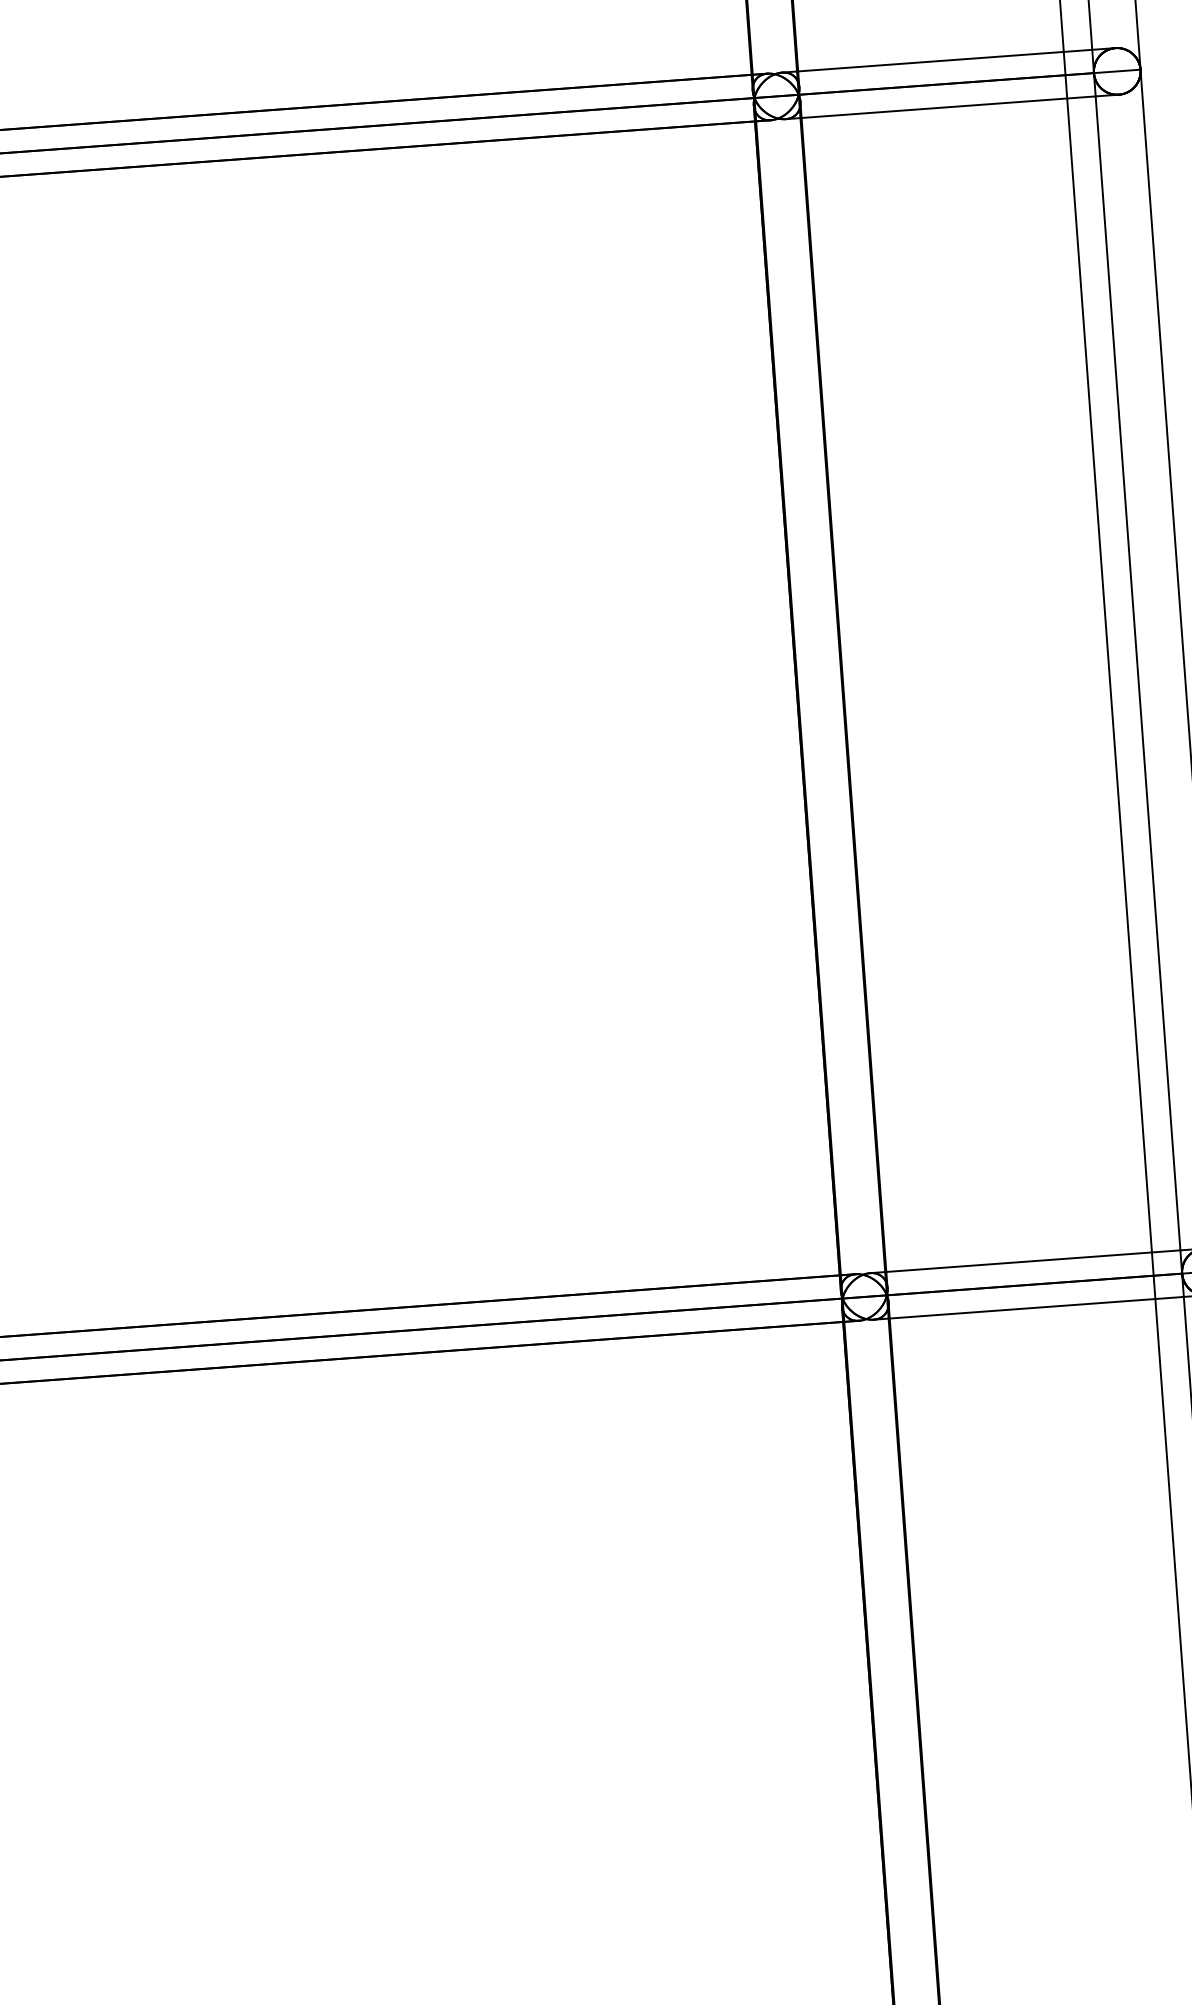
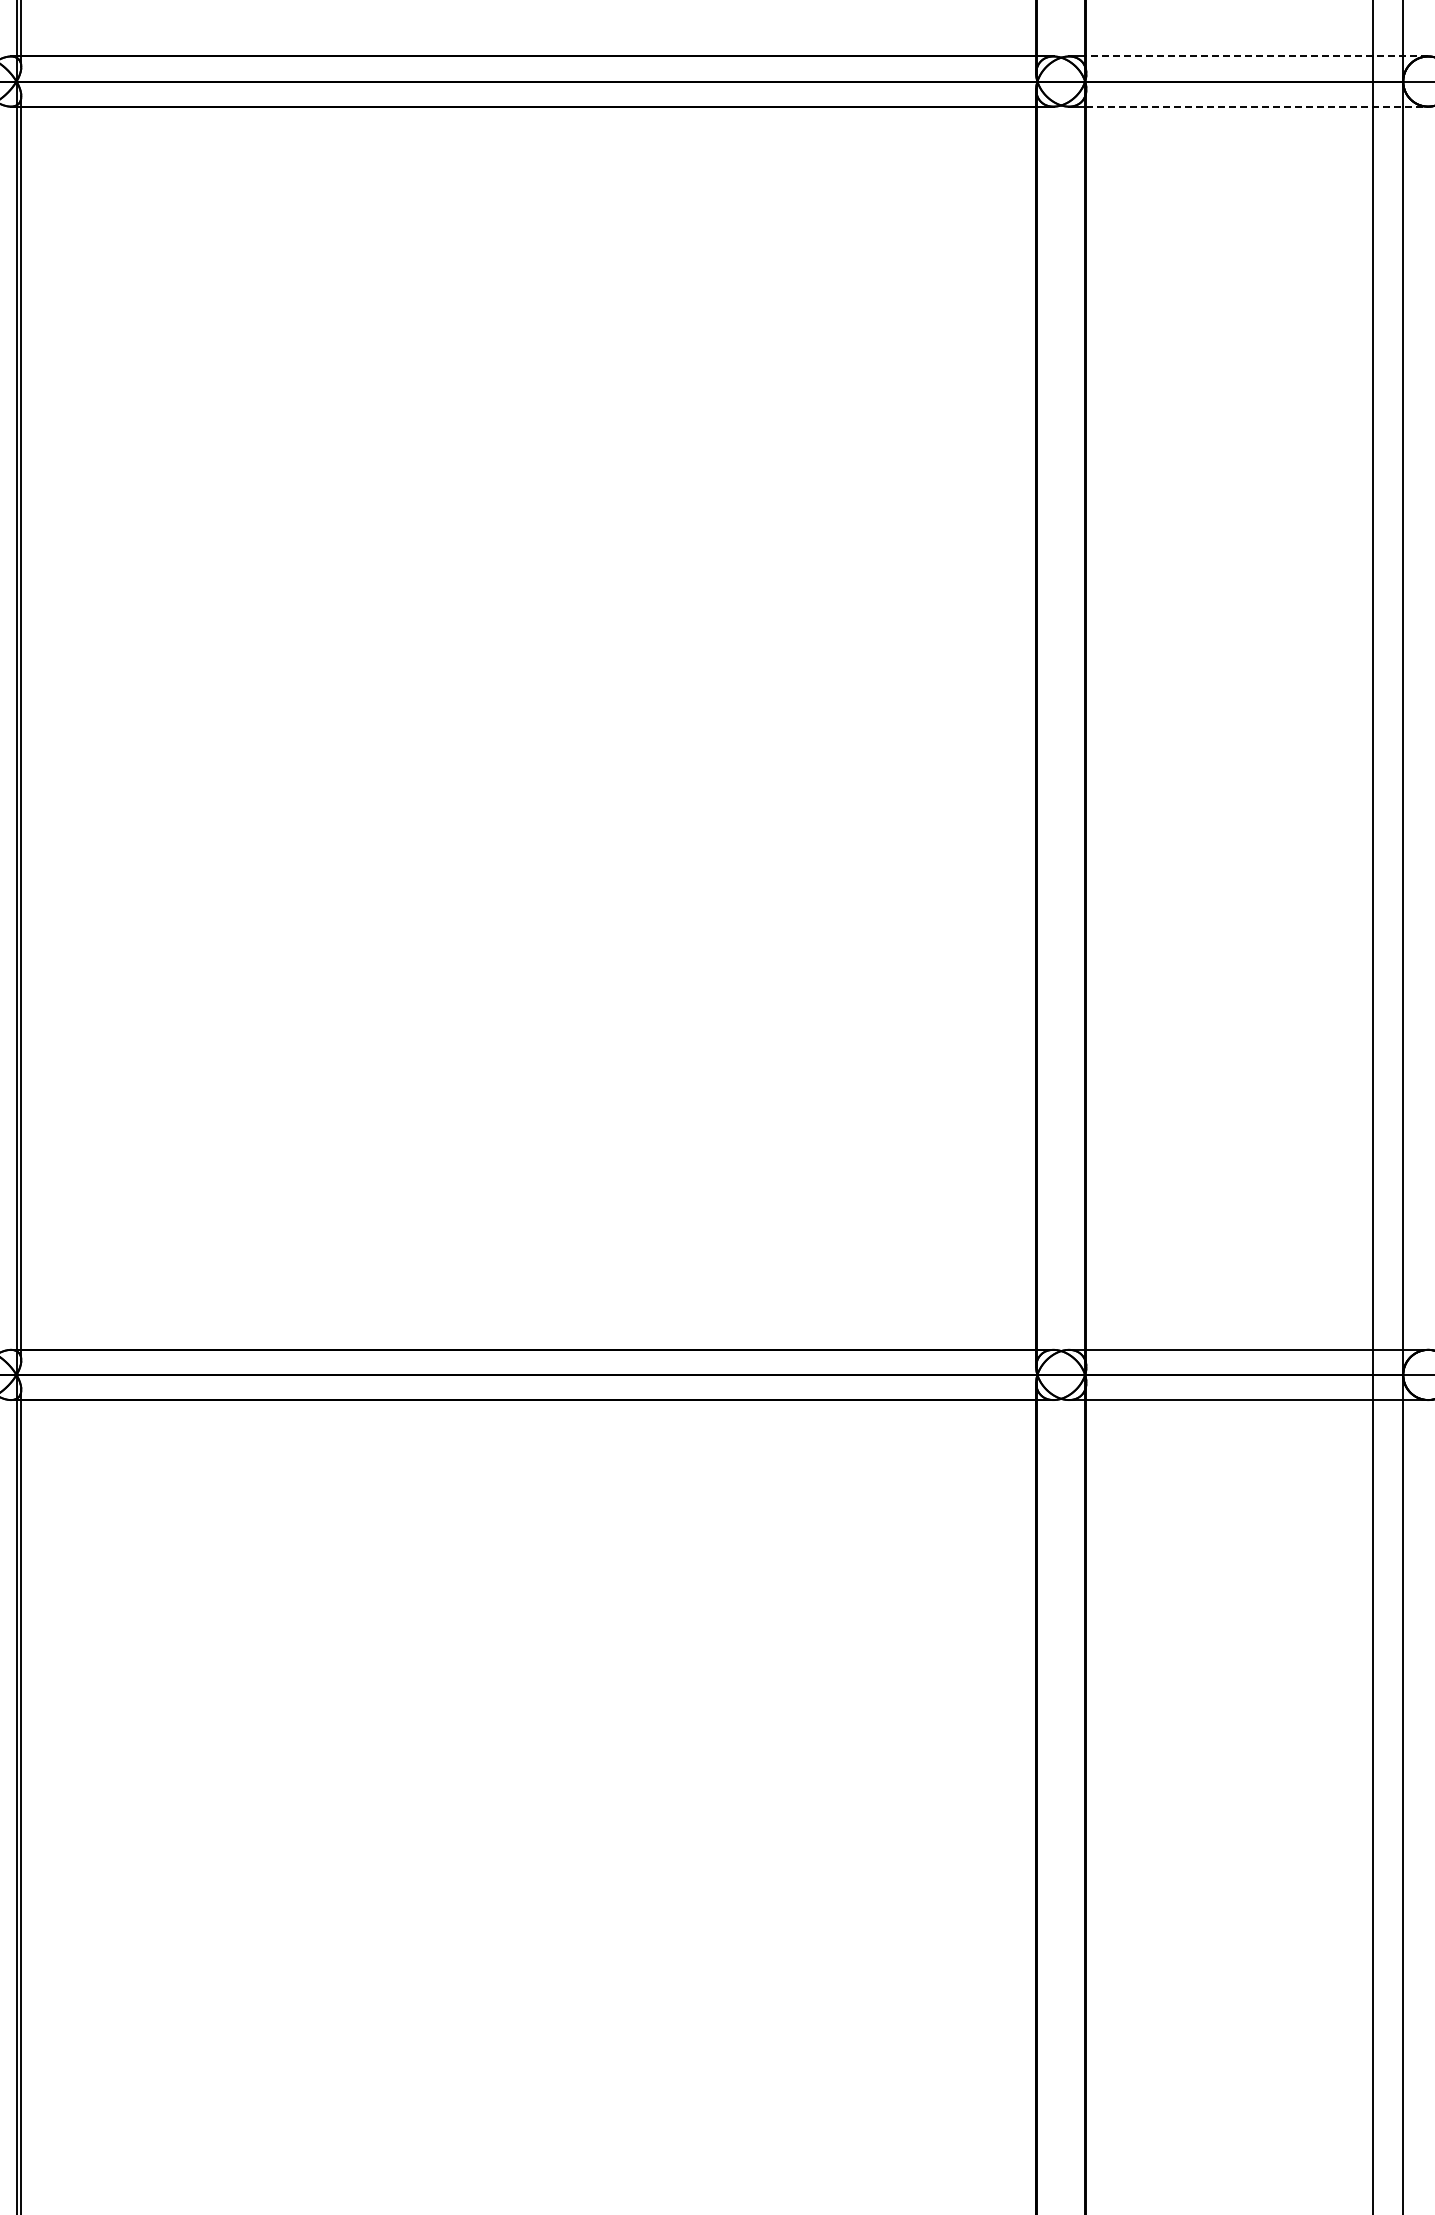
line: (957, 59) -> (1257, 56), solid -> dashed
line: (960, 106) -> (1257, 106), solid -> dashed

